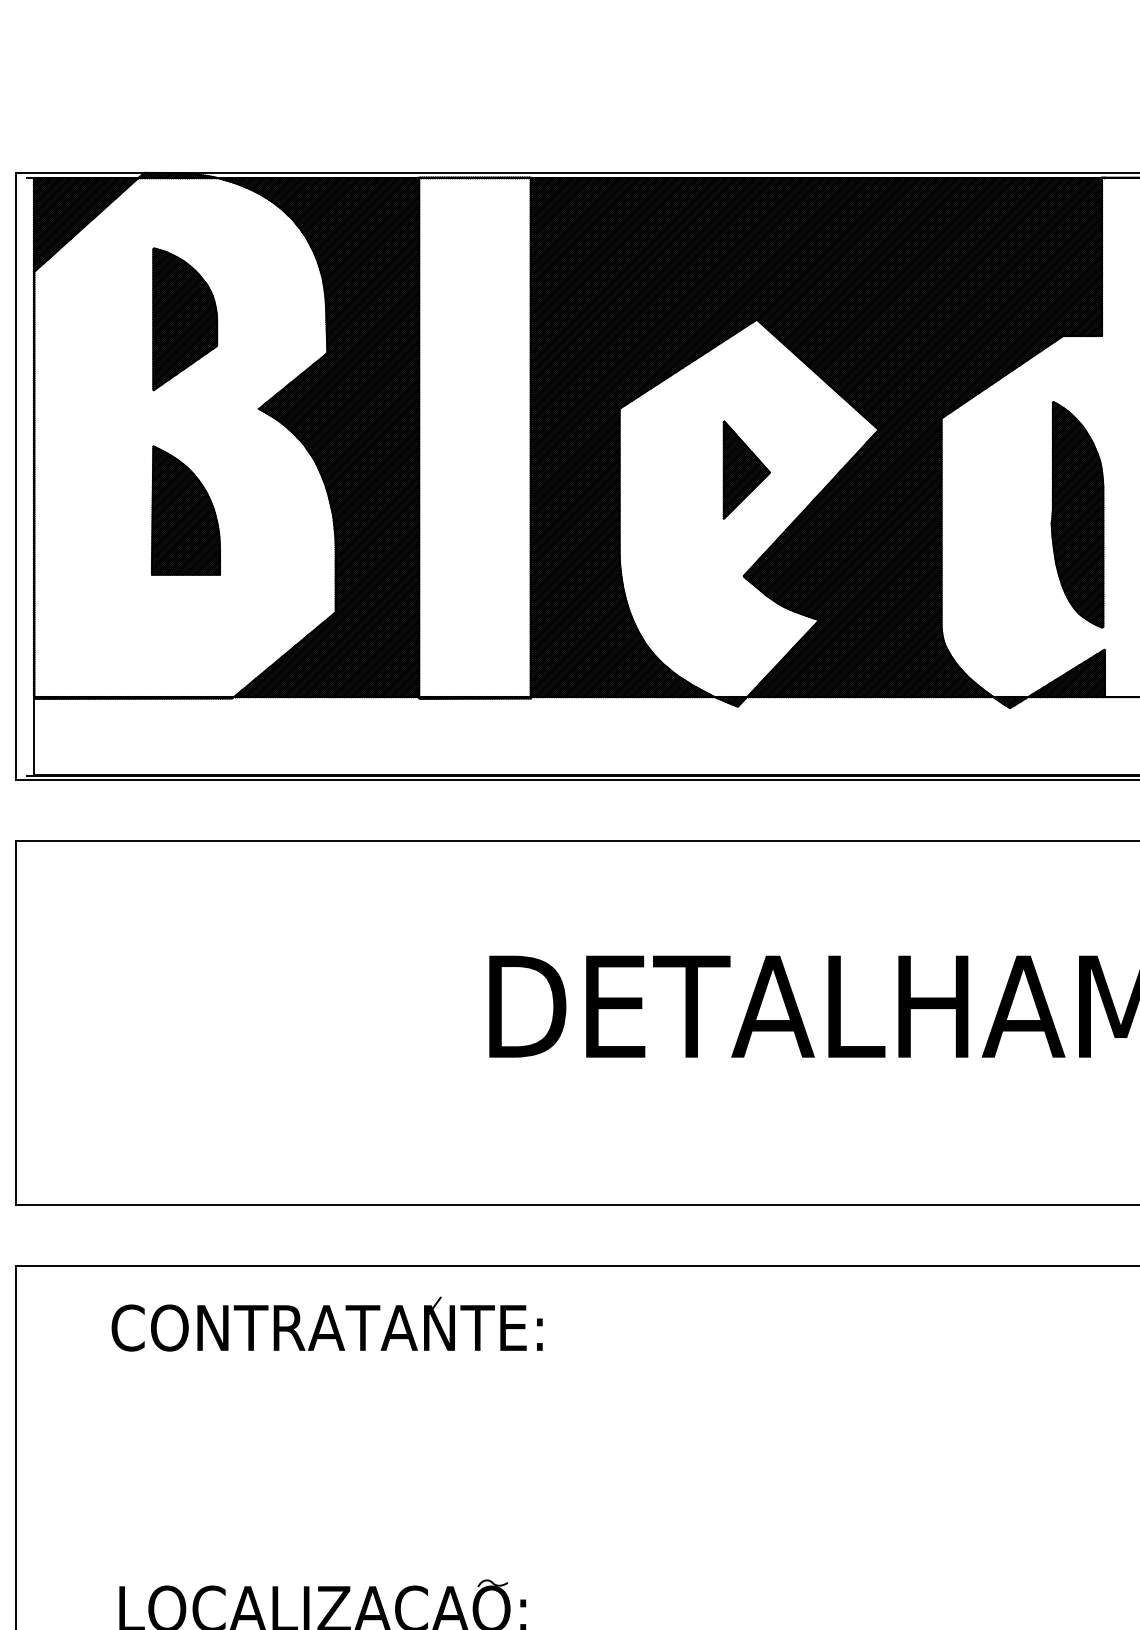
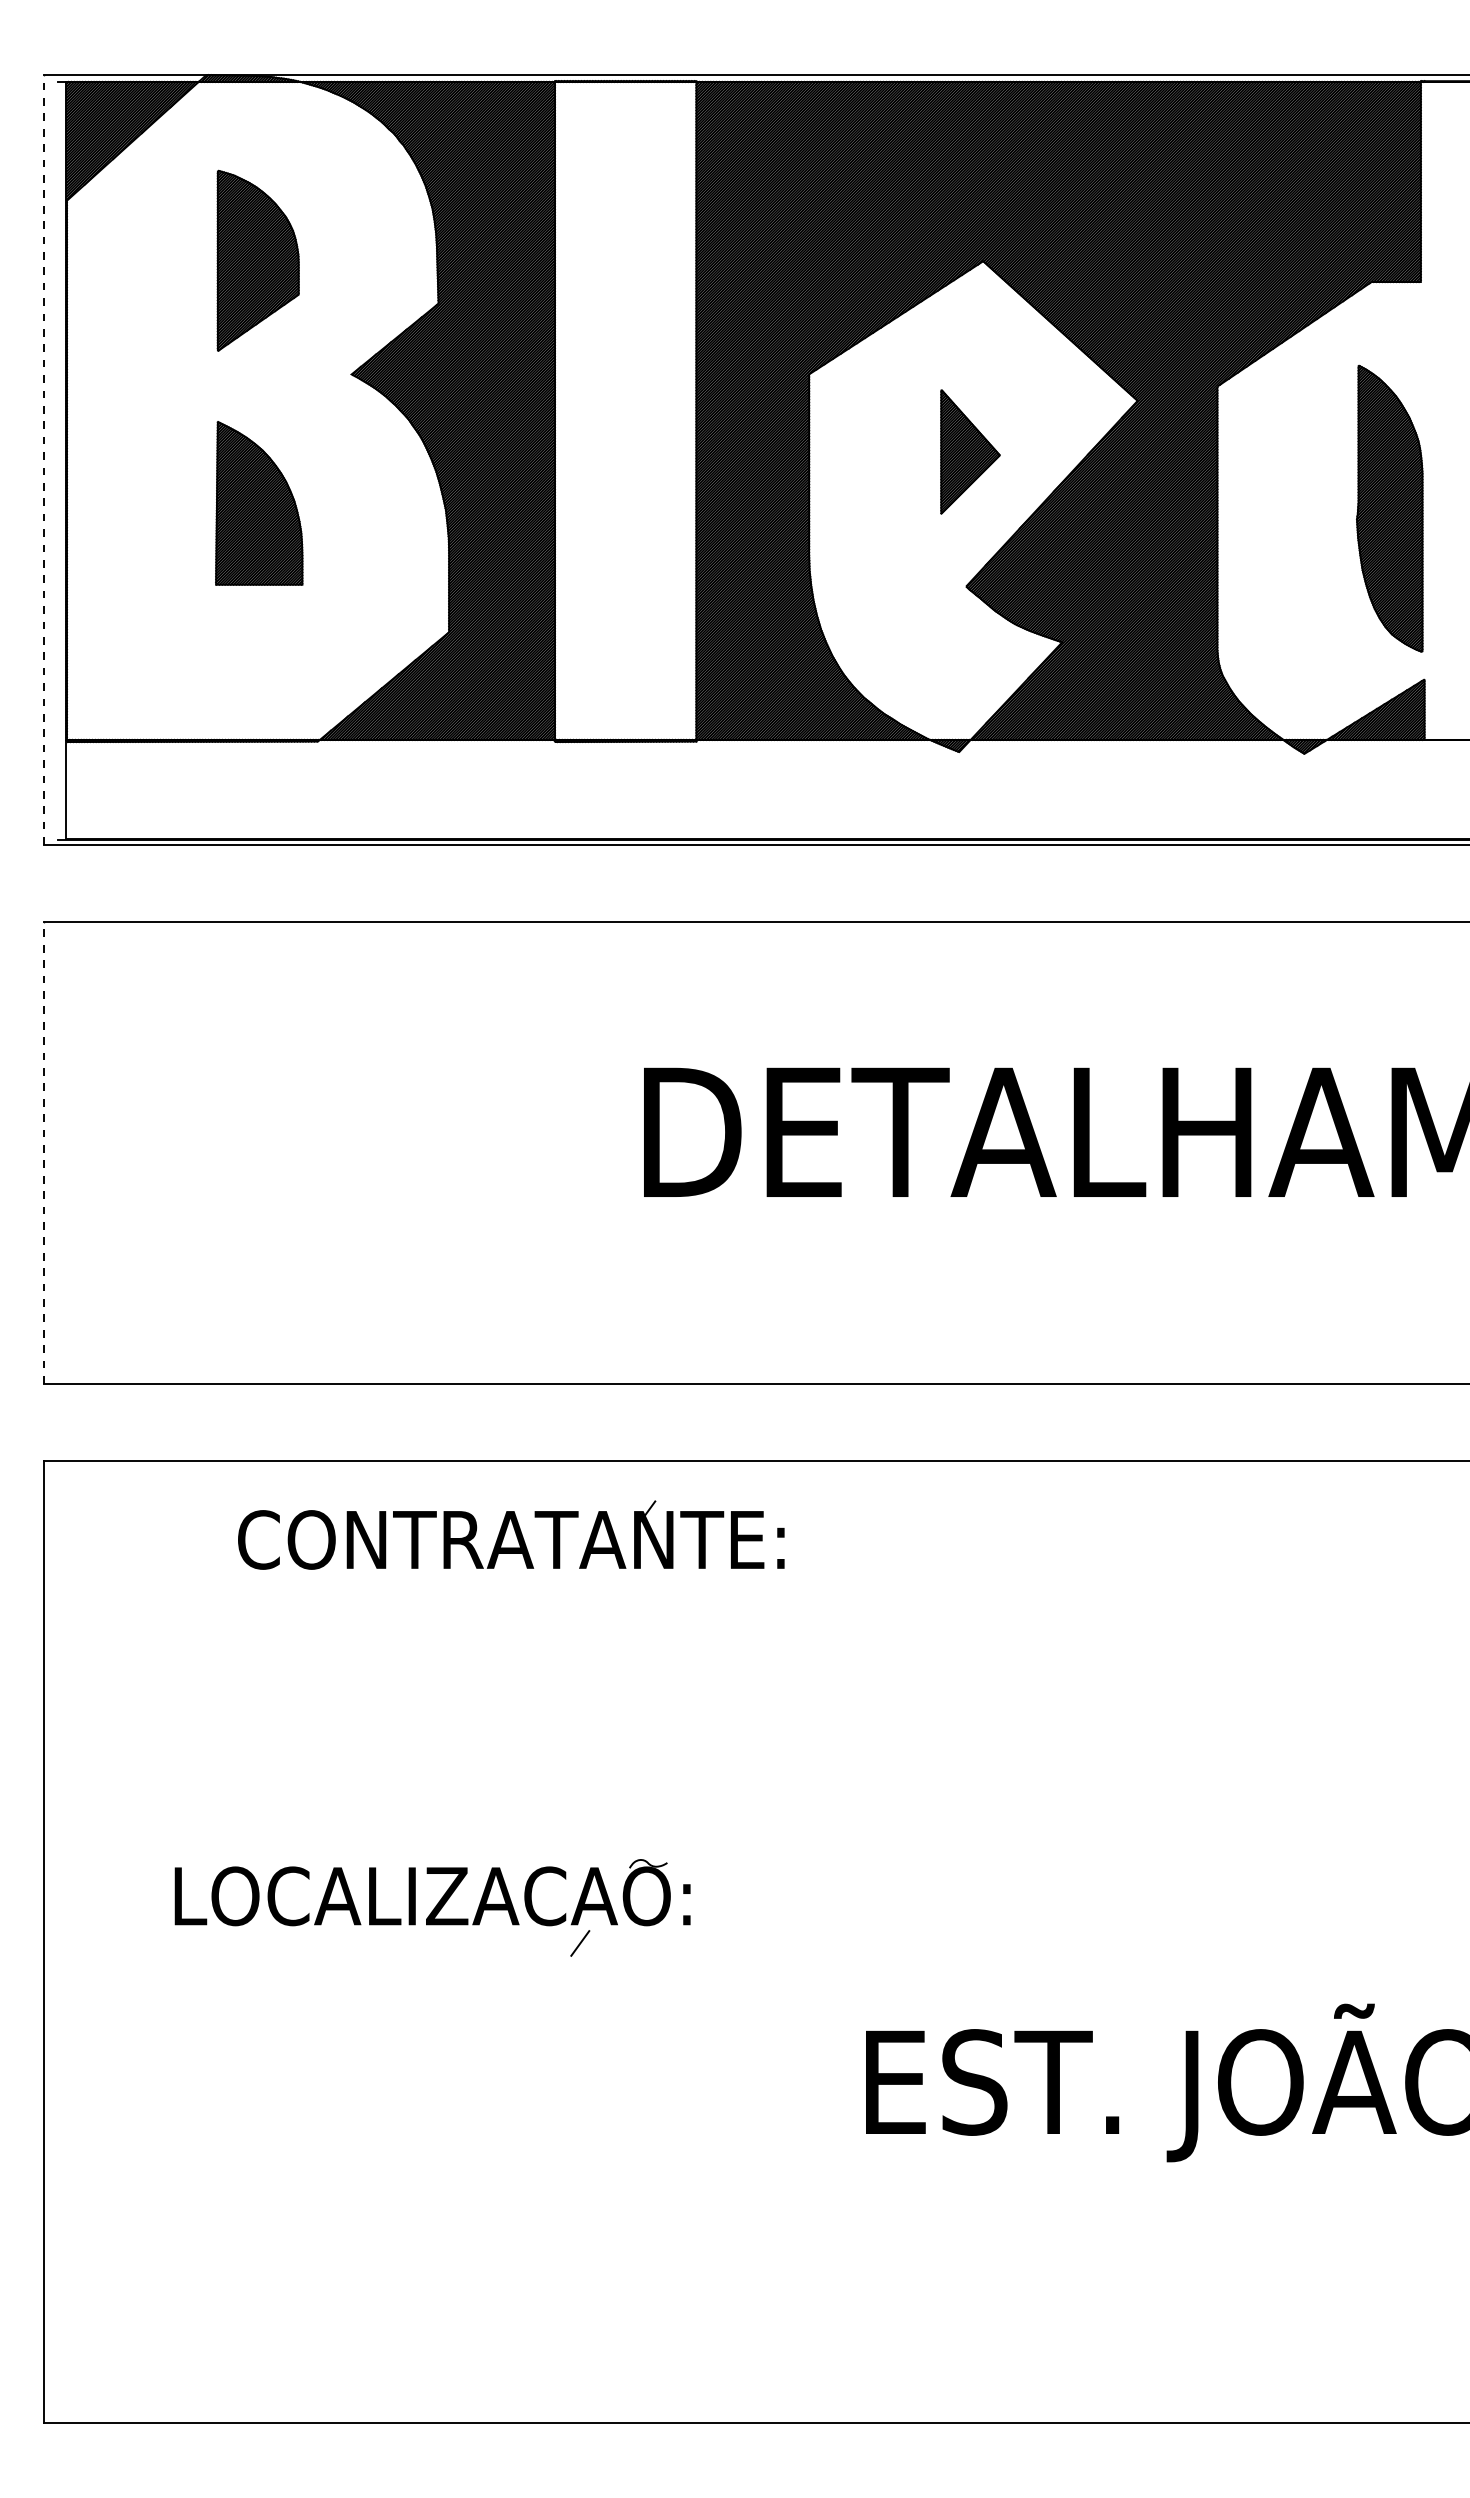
line: (16, 476) -> (44, 459), solid -> dashed
line: (16, 1022) -> (44, 1152), solid -> dashed
part: (327, 1323) -> (511, 1534), moved

